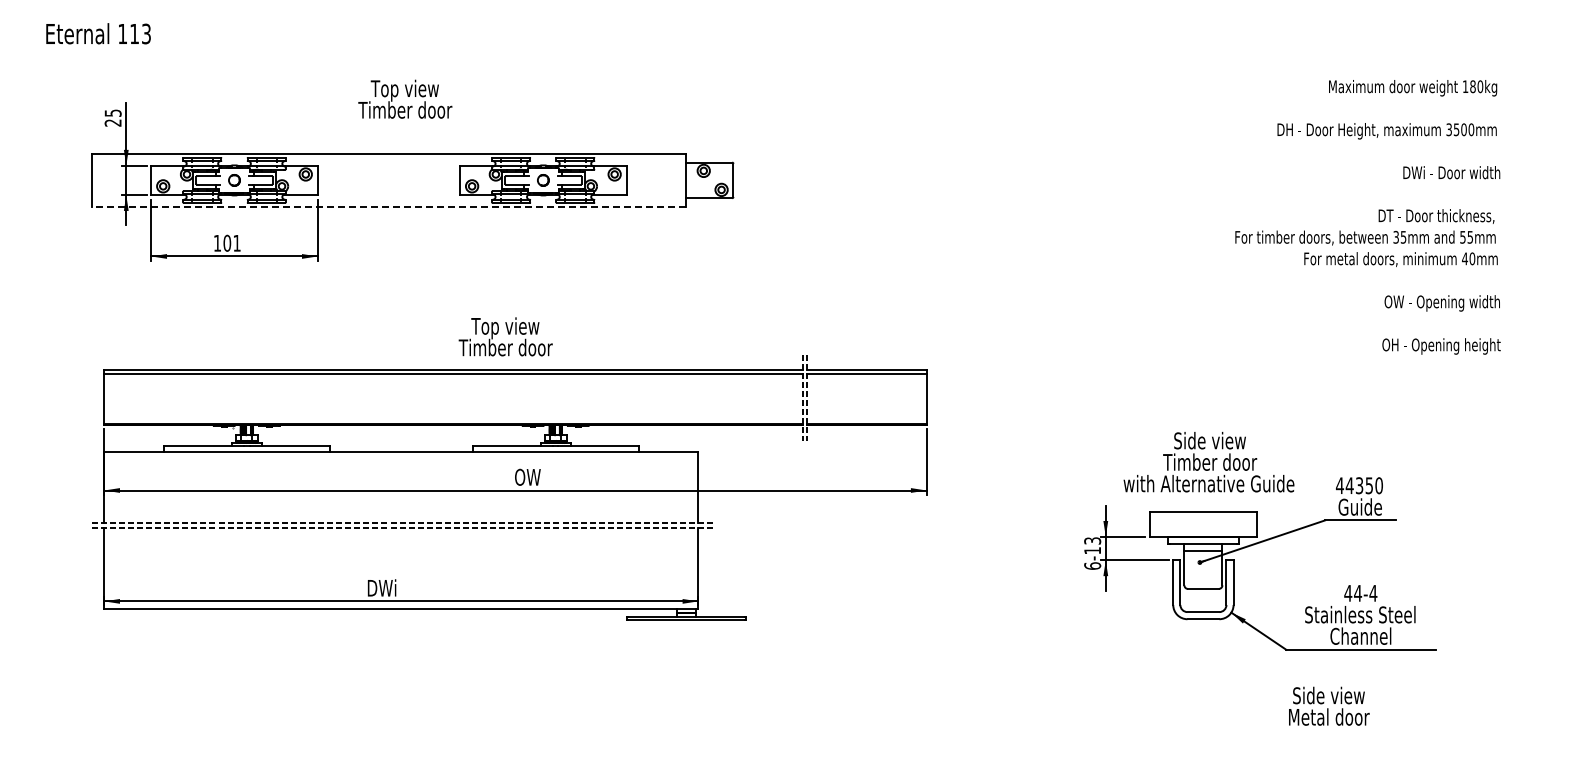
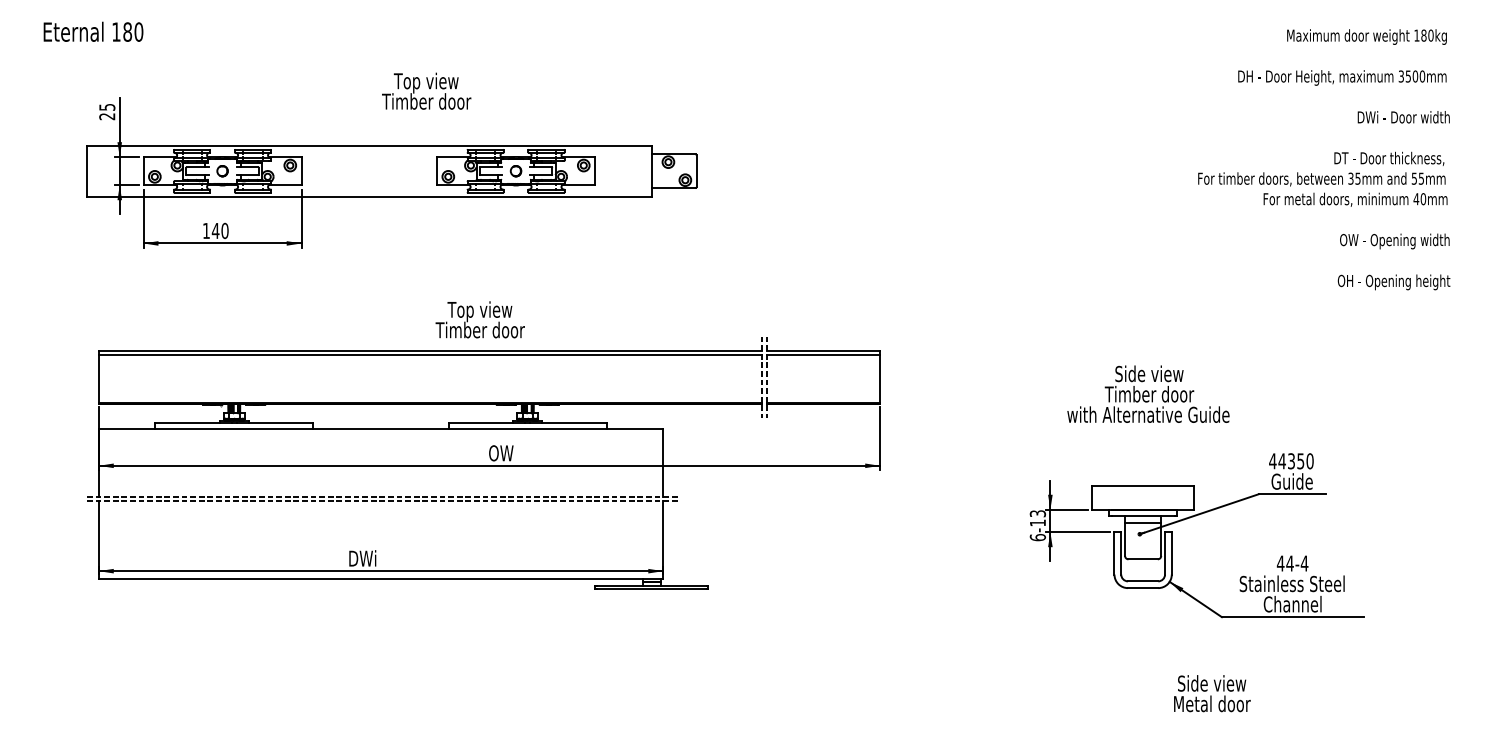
text: (140, 33) -> (133, 31), 113 -> 180
text: (405, 98) -> (426, 90), moved
line: (388, 207) -> (368, 196), dashed -> solid
text: (1367, 217) -> (1323, 159), moved
text: (231, 242) -> (219, 230), 101 -> 140
text: (1208, 462) -> (1147, 394), moved
text: (1329, 705) -> (1212, 692), moved

